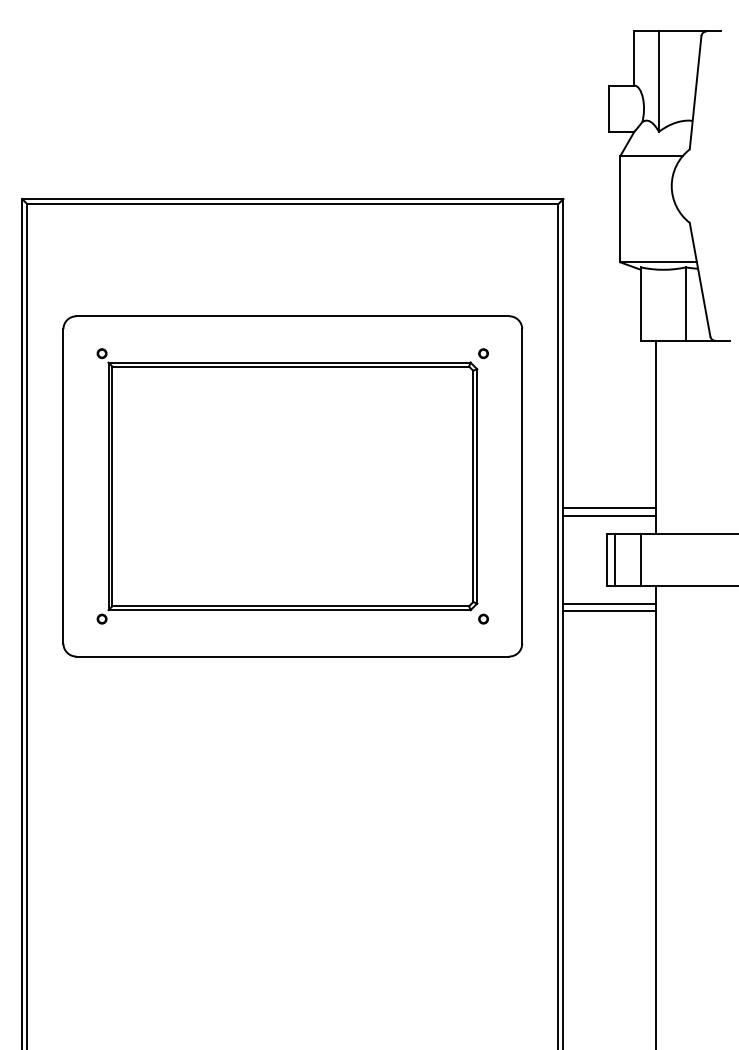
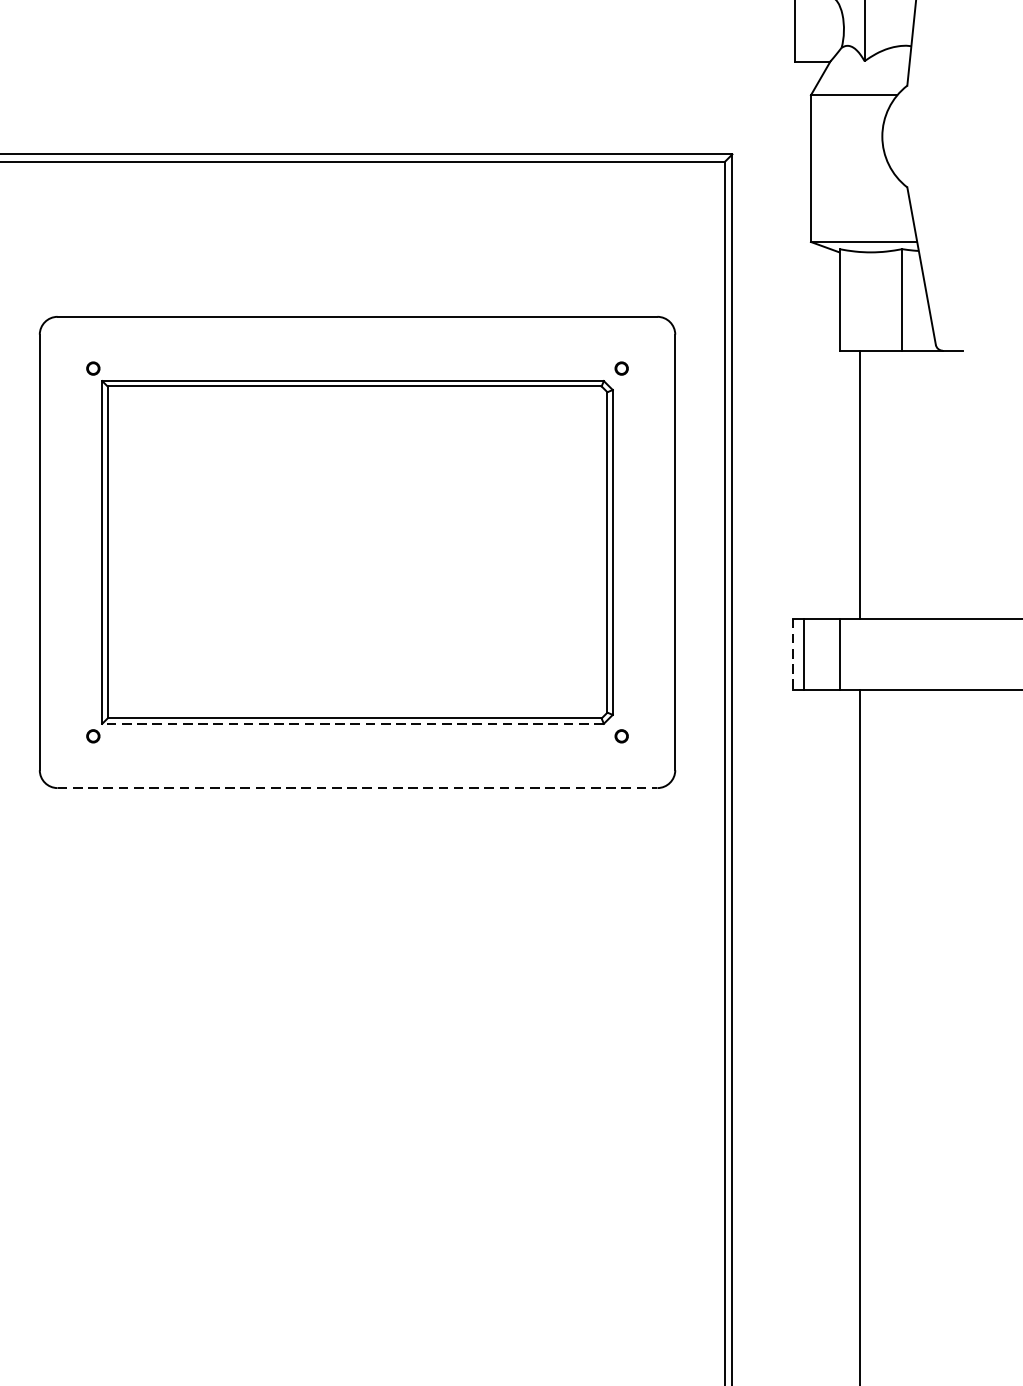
line: (609, 508) -> (796, 583), removed
line: (609, 516) -> (796, 594), removed
line: (607, 559) -> (793, 653), solid -> dashed
line: (609, 603) -> (796, 714), removed
line: (289, 610) -> (352, 724), solid -> dashed
line: (609, 611) -> (796, 725), removed
line: (292, 656) -> (357, 788), solid -> dashed

